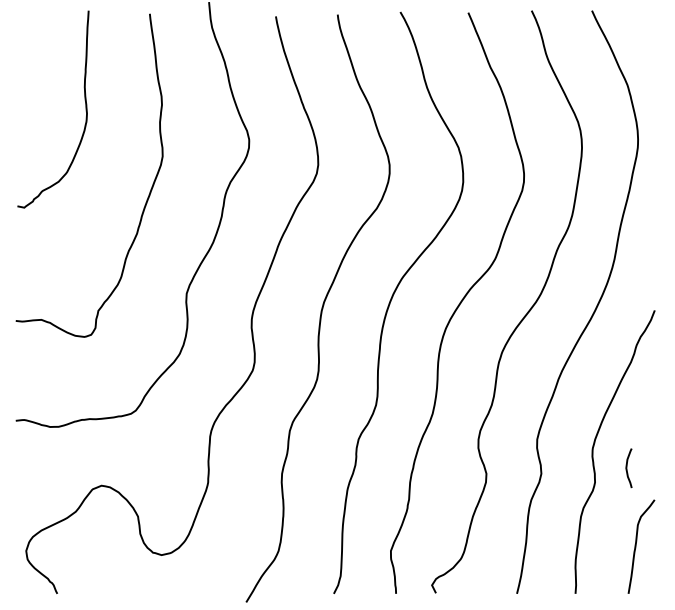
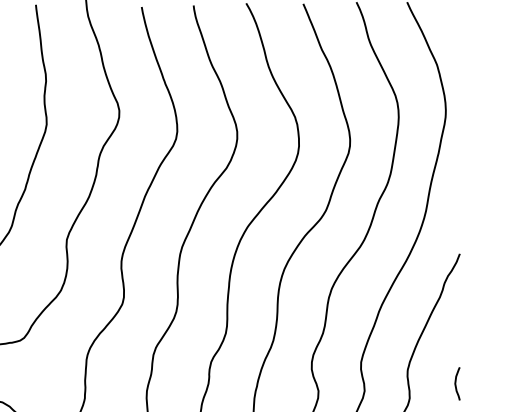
curve: (627, 468) -> (456, 384), moved

